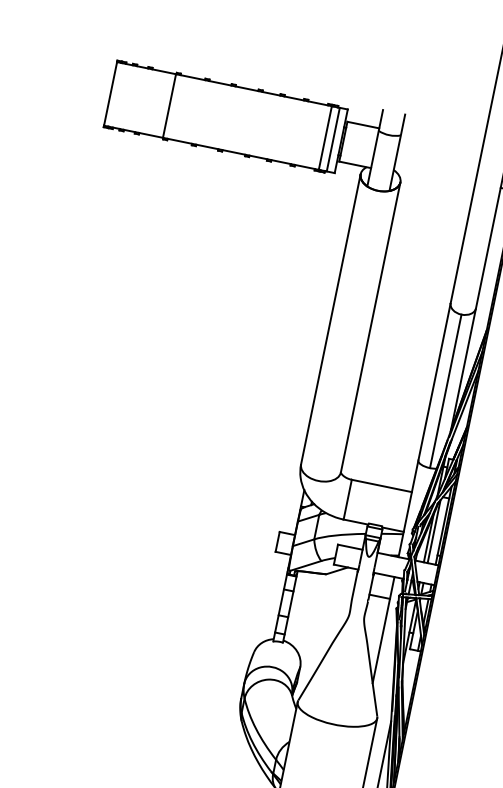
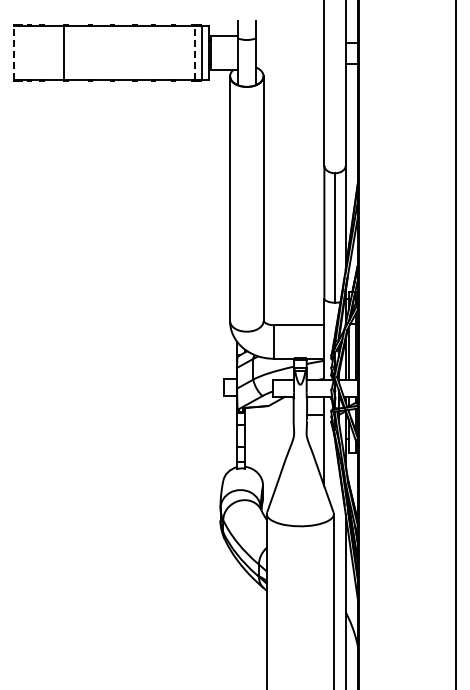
line: (110, 93) -> (14, 52), solid -> dashed
line: (325, 137) -> (195, 52), solid -> dashed

